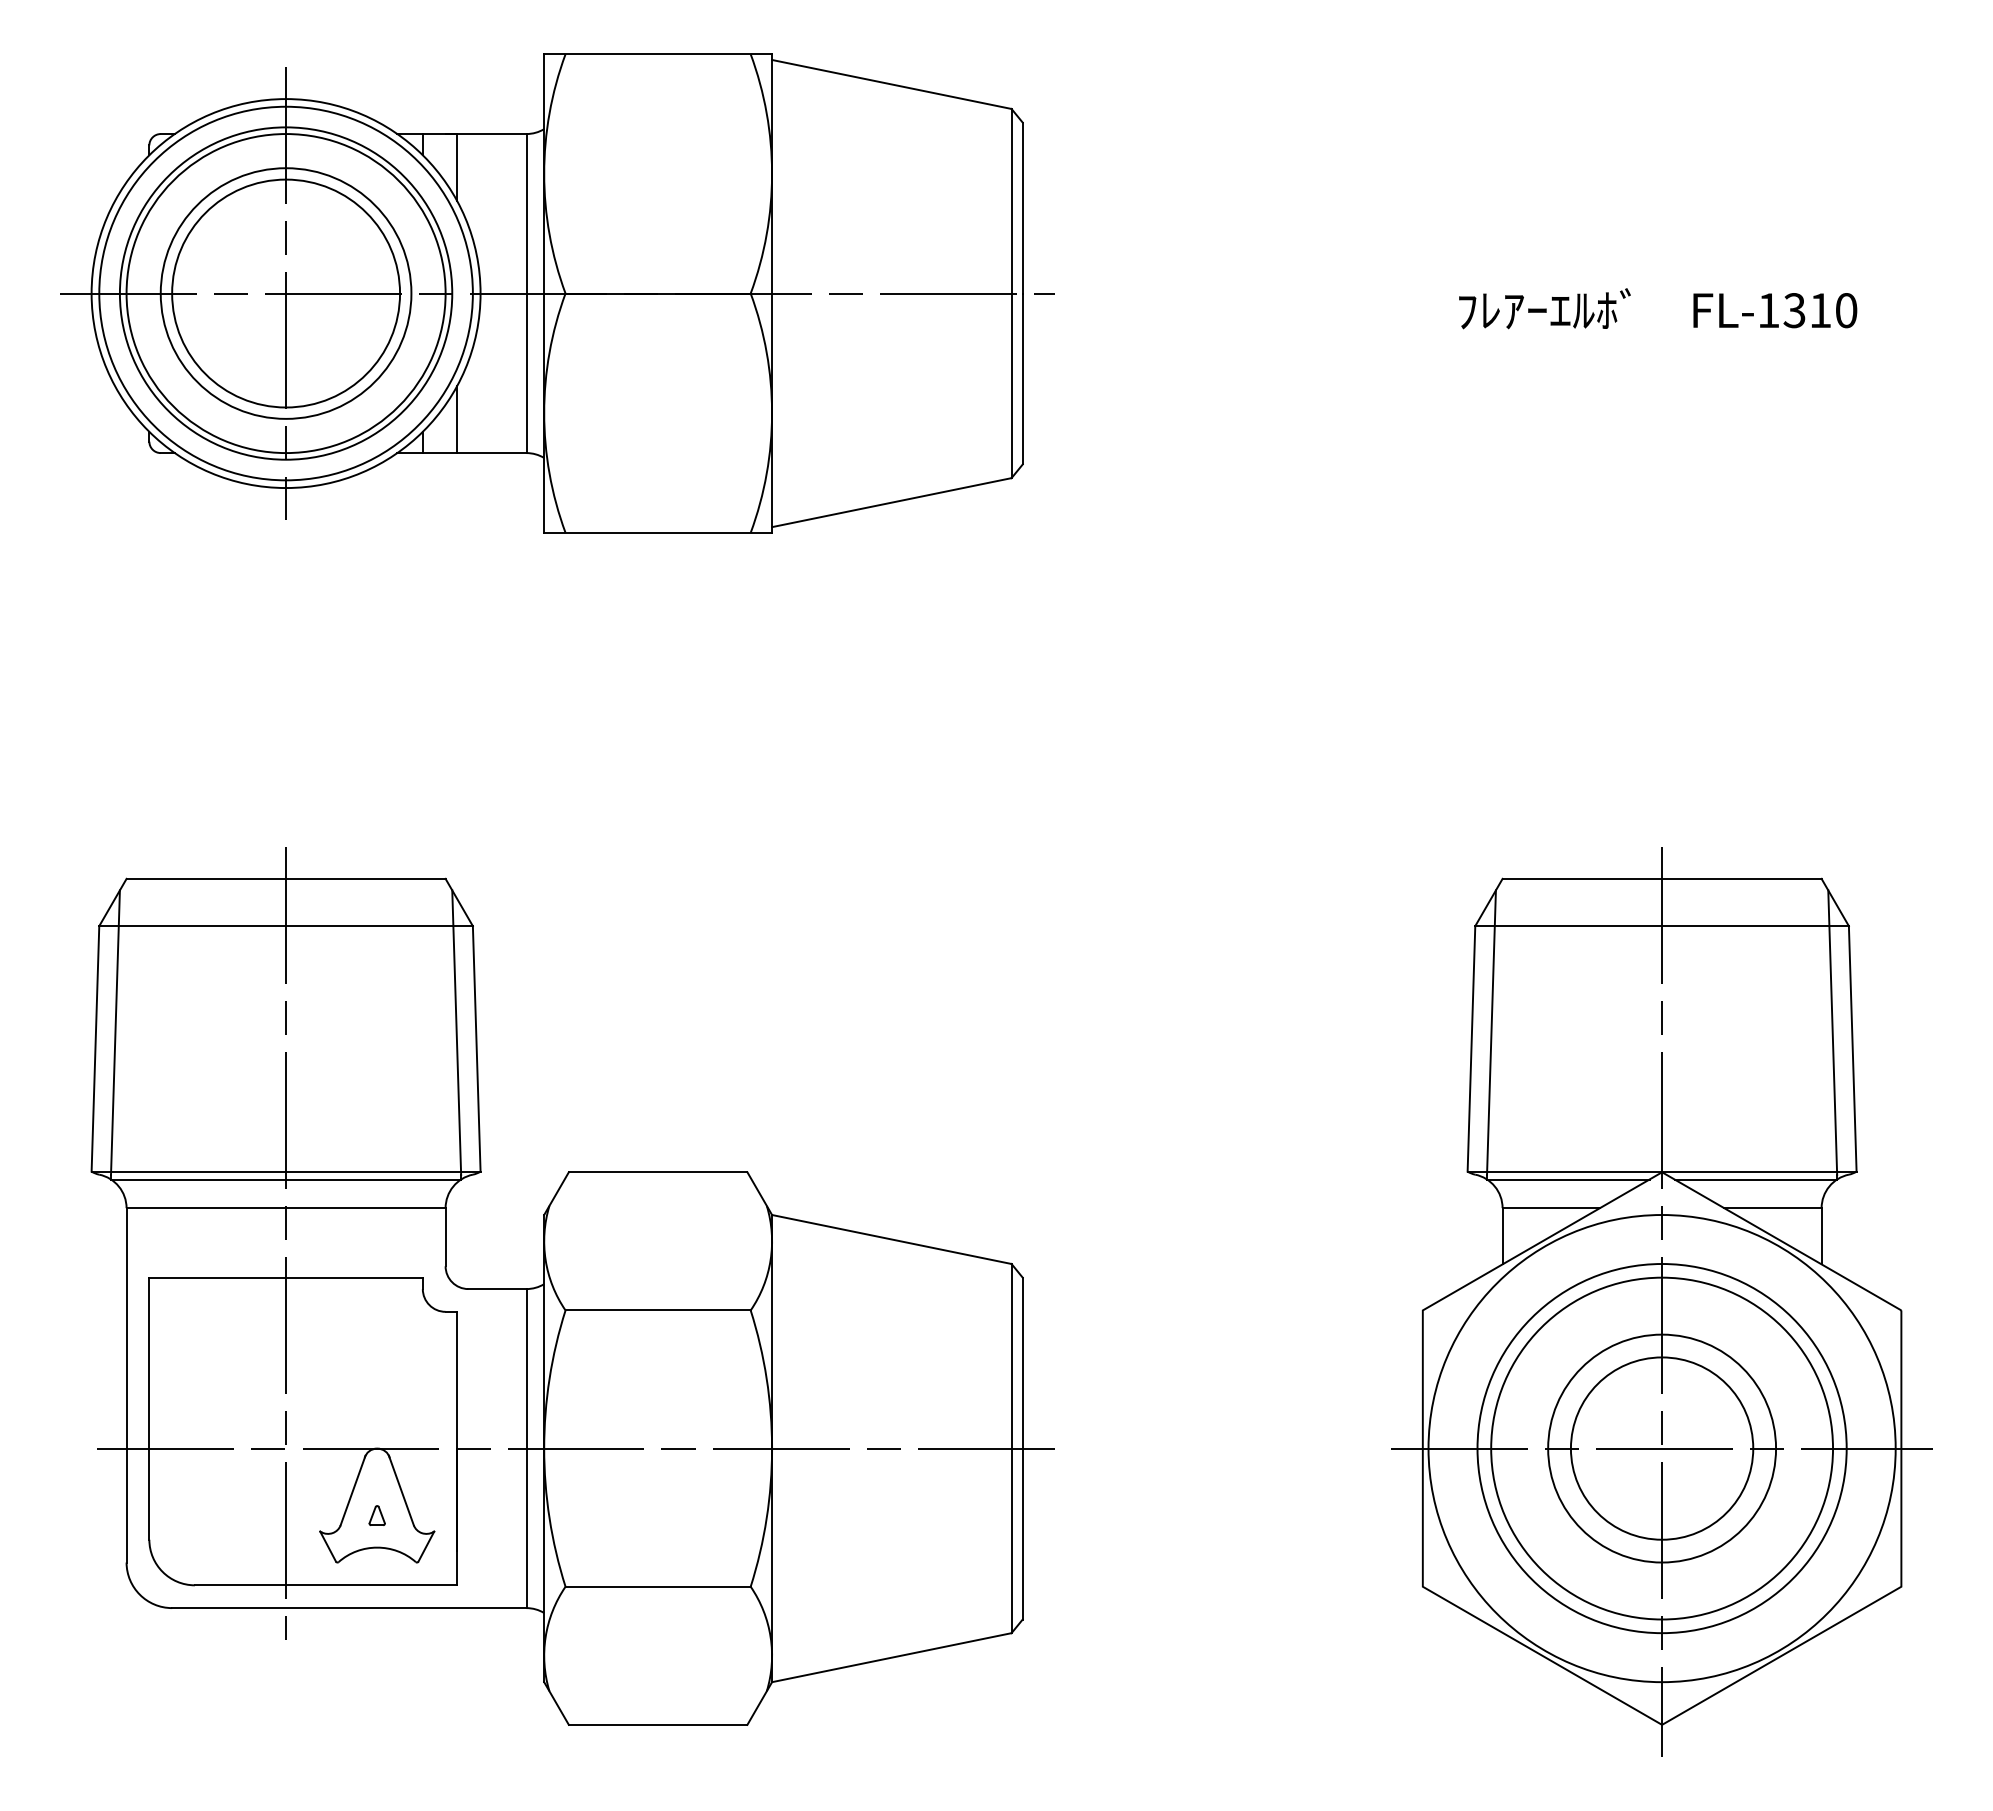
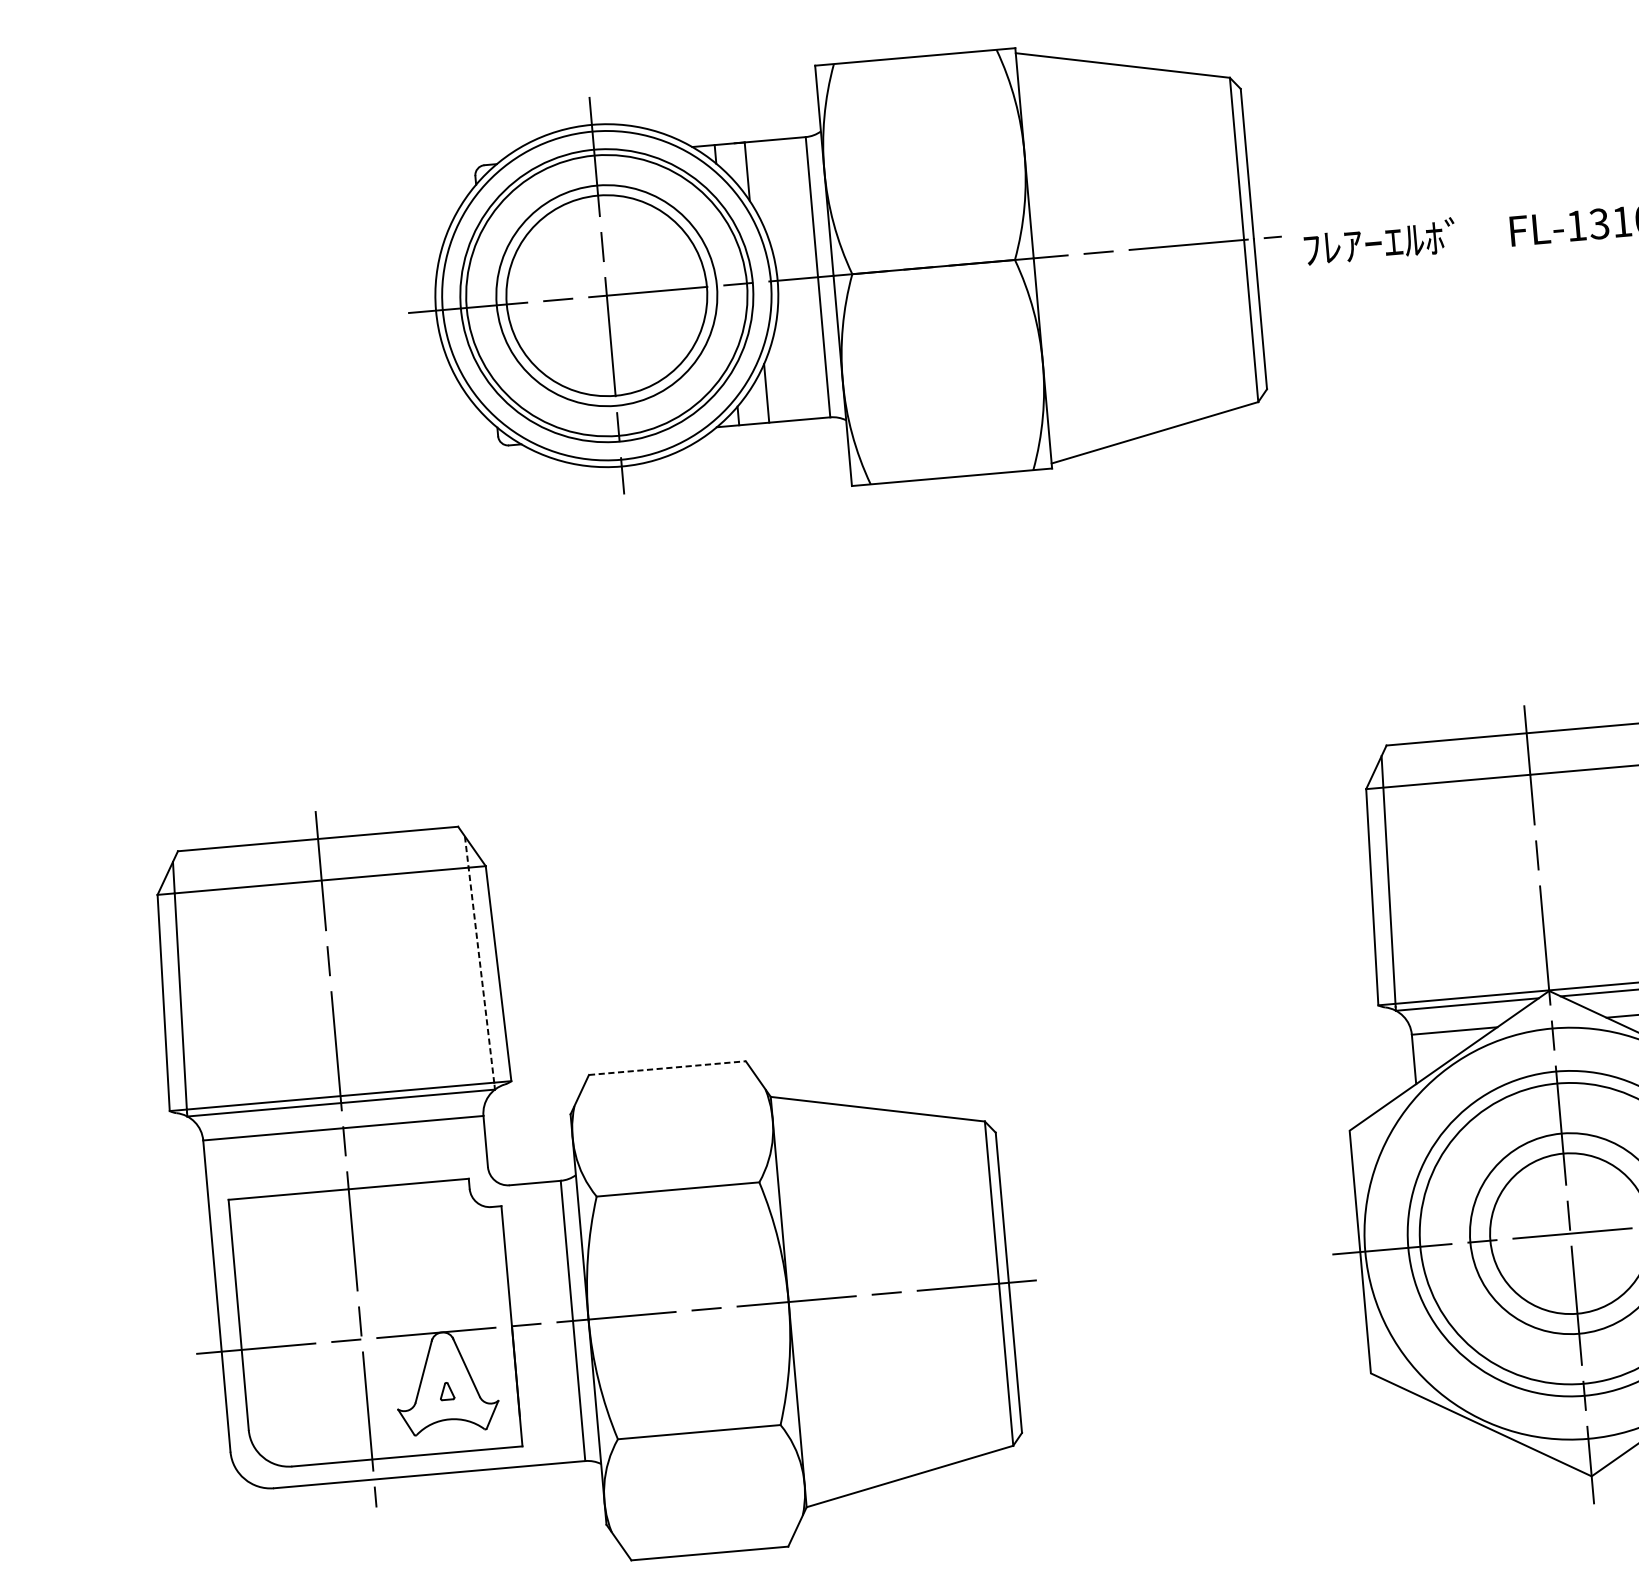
part: (557, 293) -> (845, 274), moved
line: (456, 1033) -> (479, 961), solid -> dashed
line: (658, 1172) -> (667, 1068), solid -> dashed

